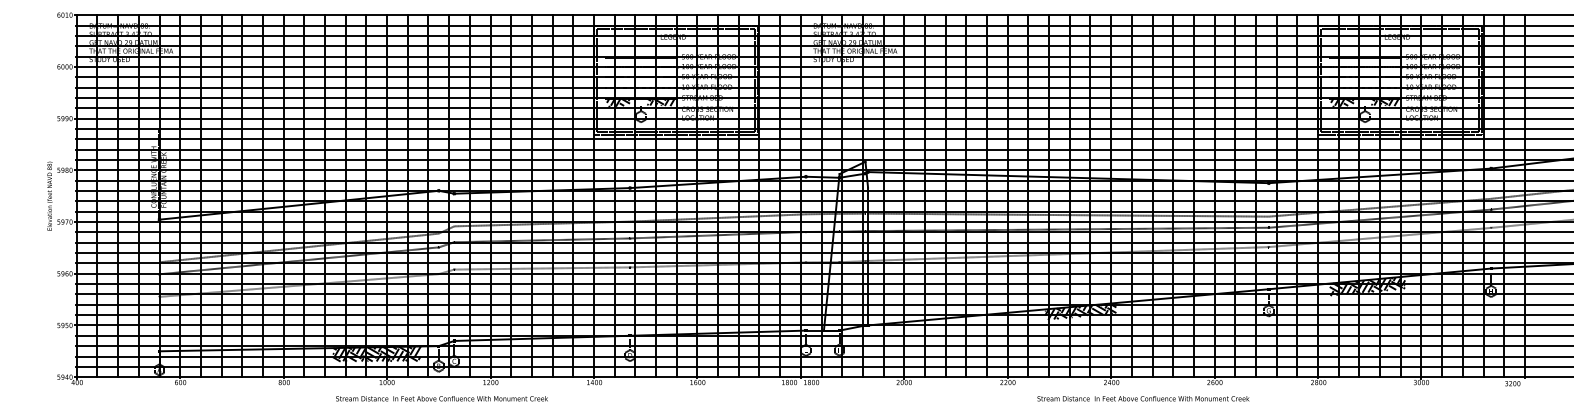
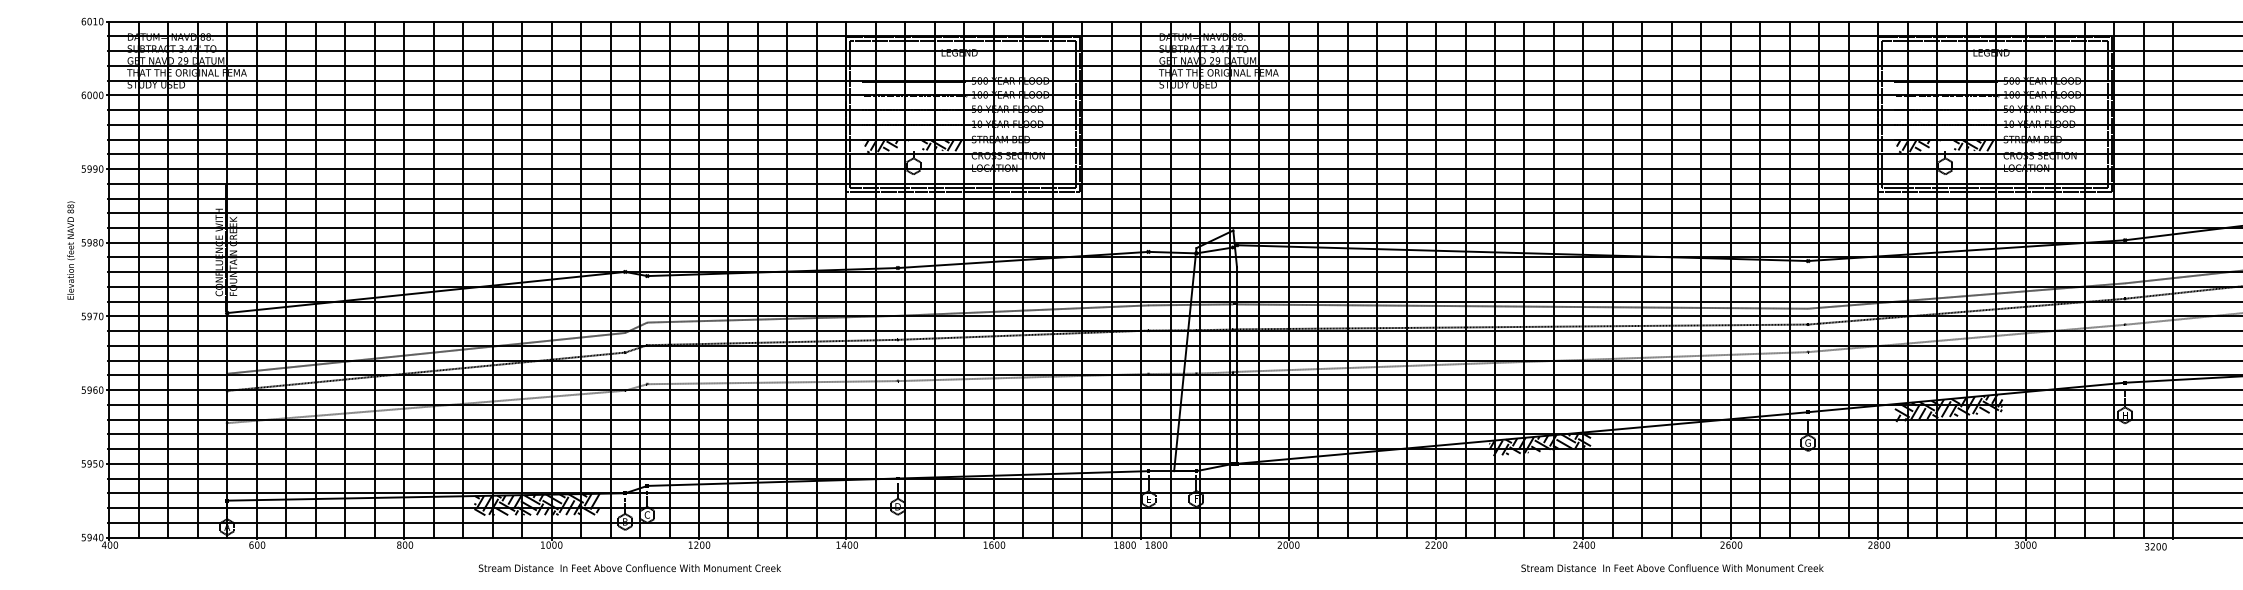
text: (49, 196) -> (70, 250), moved
text: (1143, 398) -> (1672, 567), moved

